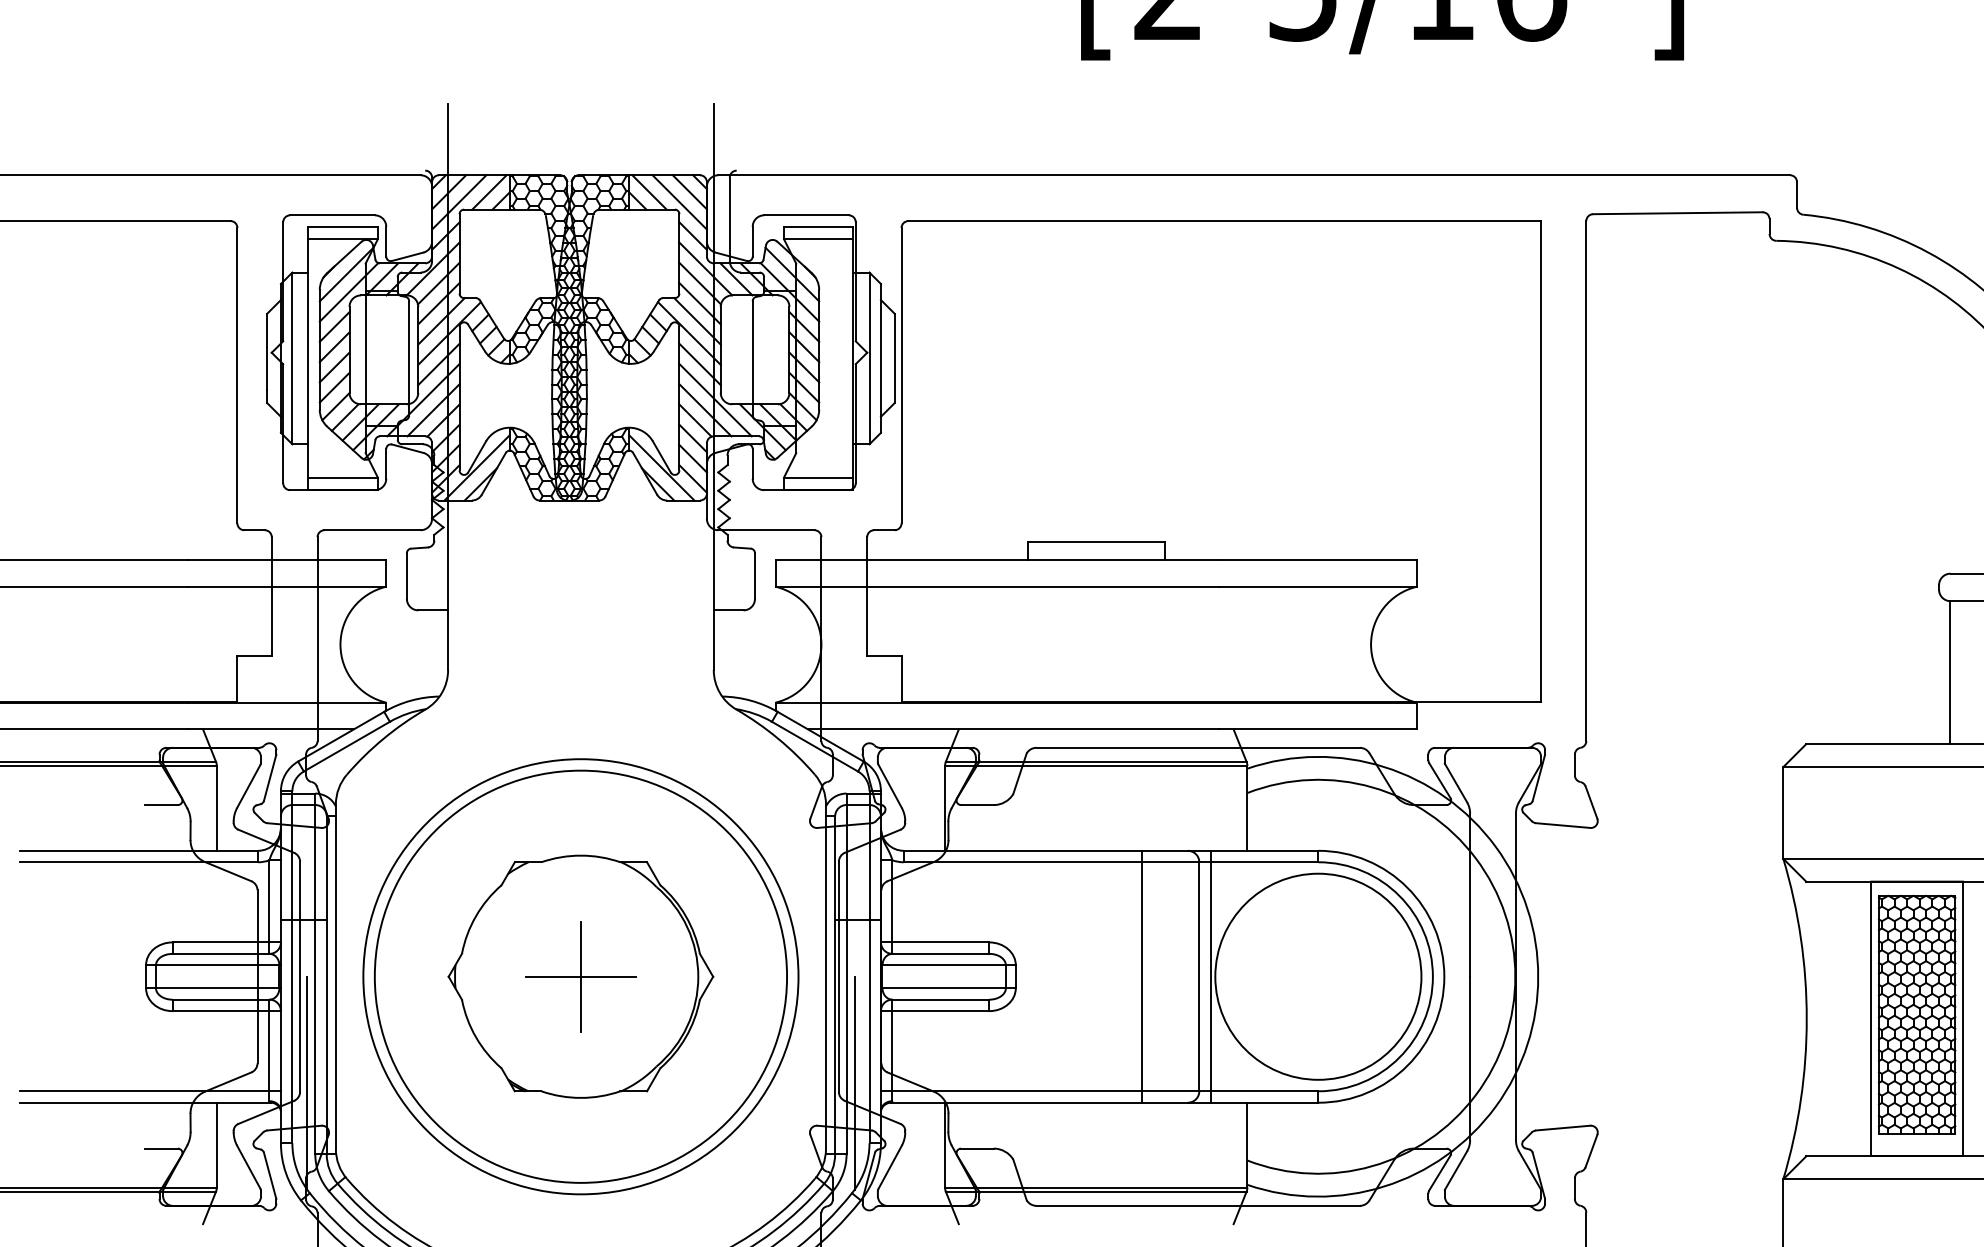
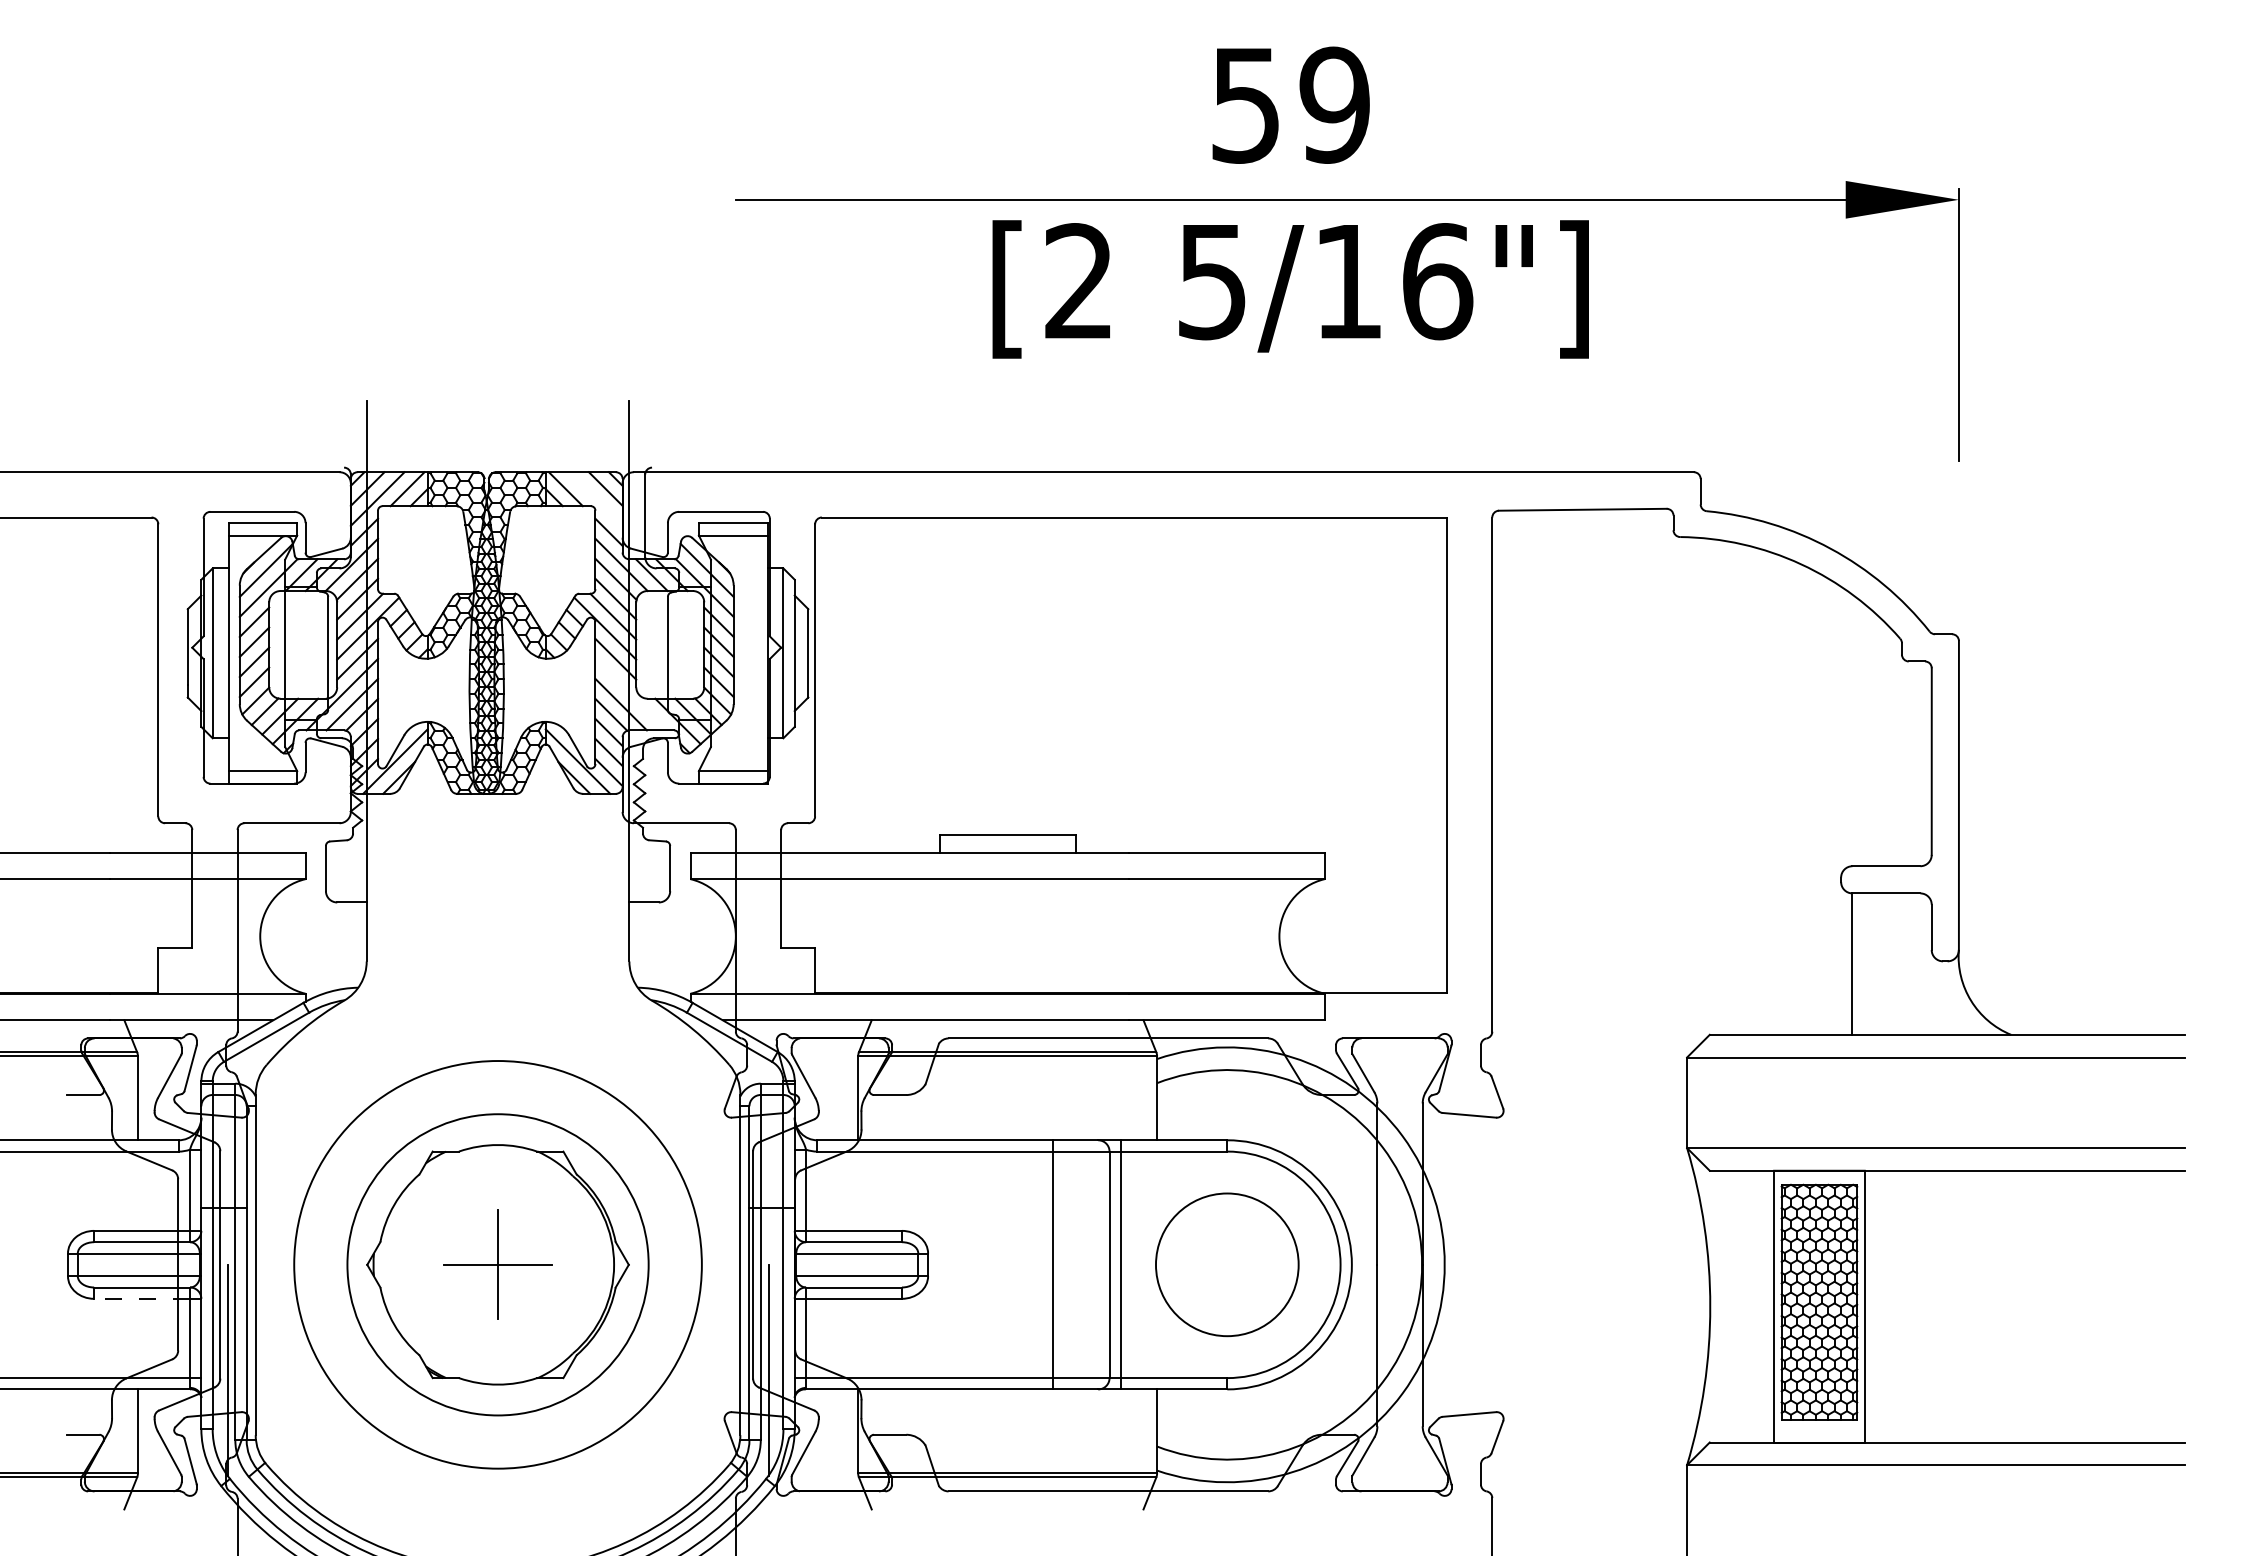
line: (679, 201) -> (595, 498), removed
line: (714, 400) -> (630, 694), removed
circle: (580, 976) -> (497, 1264), size x0.7
circle: (1318, 976) -> (1227, 1264), size x0.7
line: (221, 1010) -> (142, 1298), solid -> dashed

